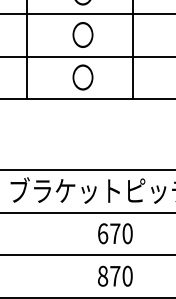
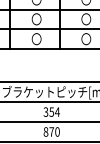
text: (114, 232) -> (51, 111), 670 -> 354

